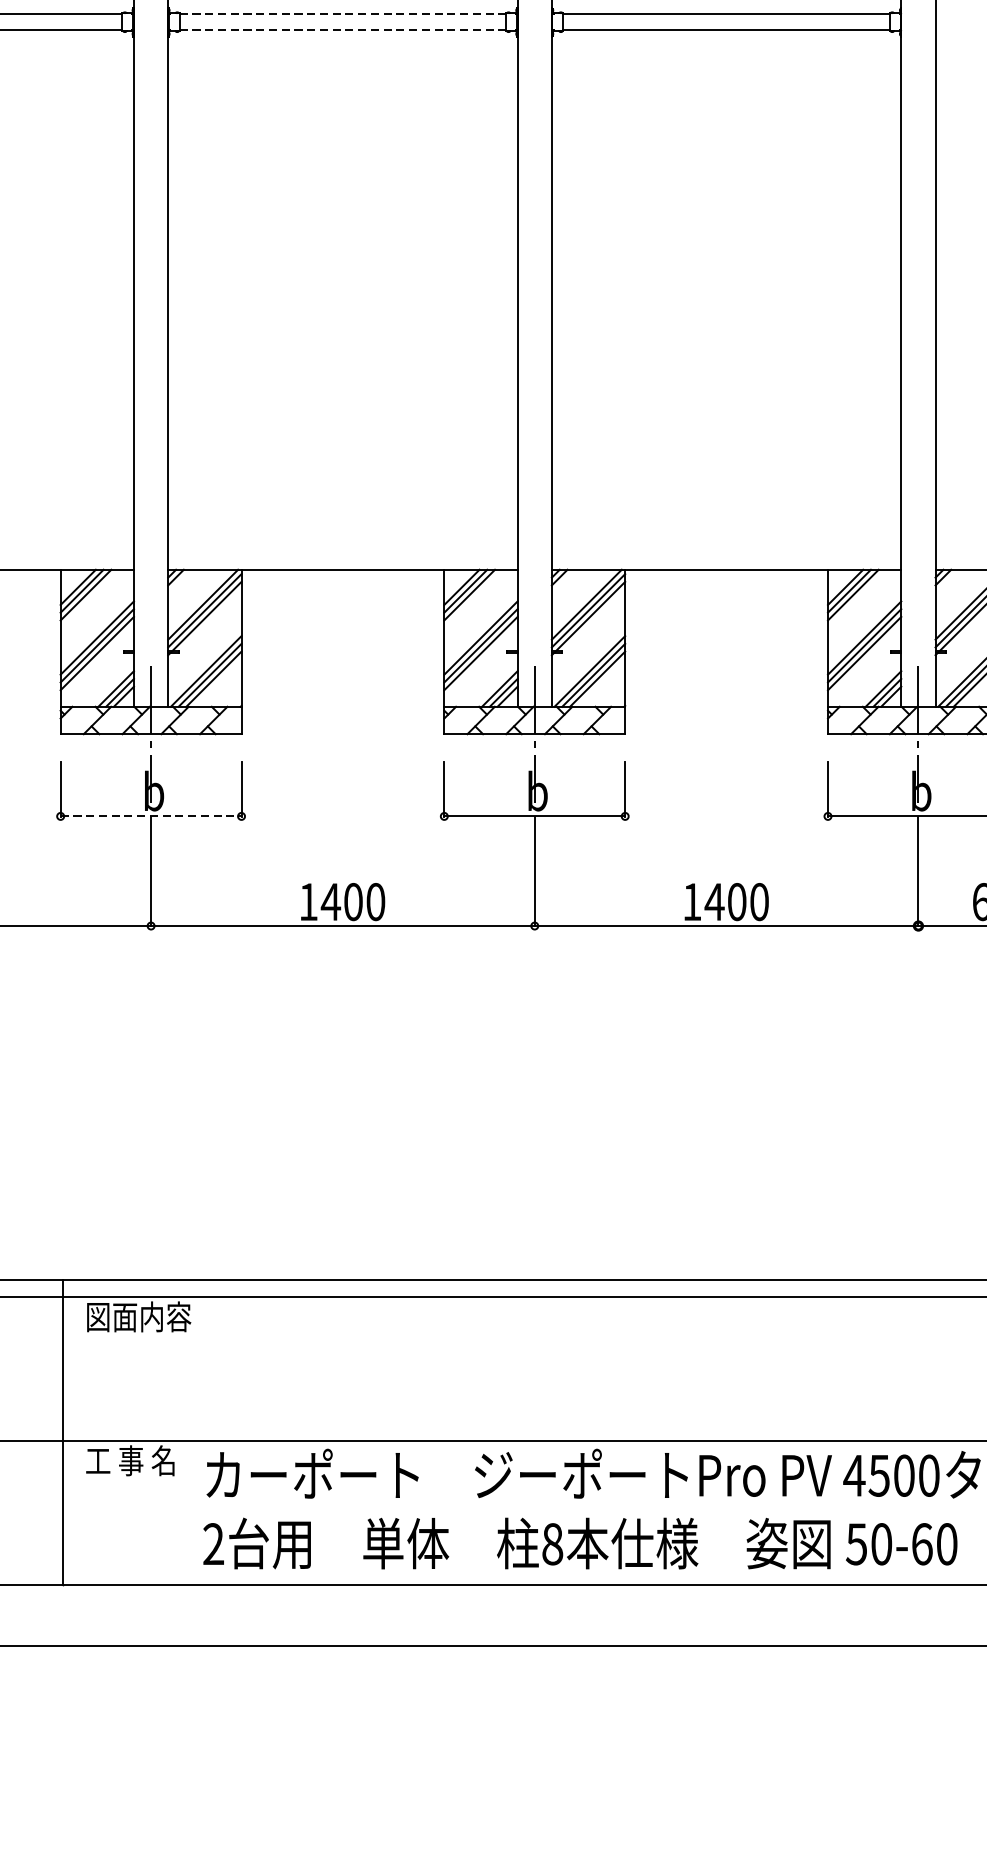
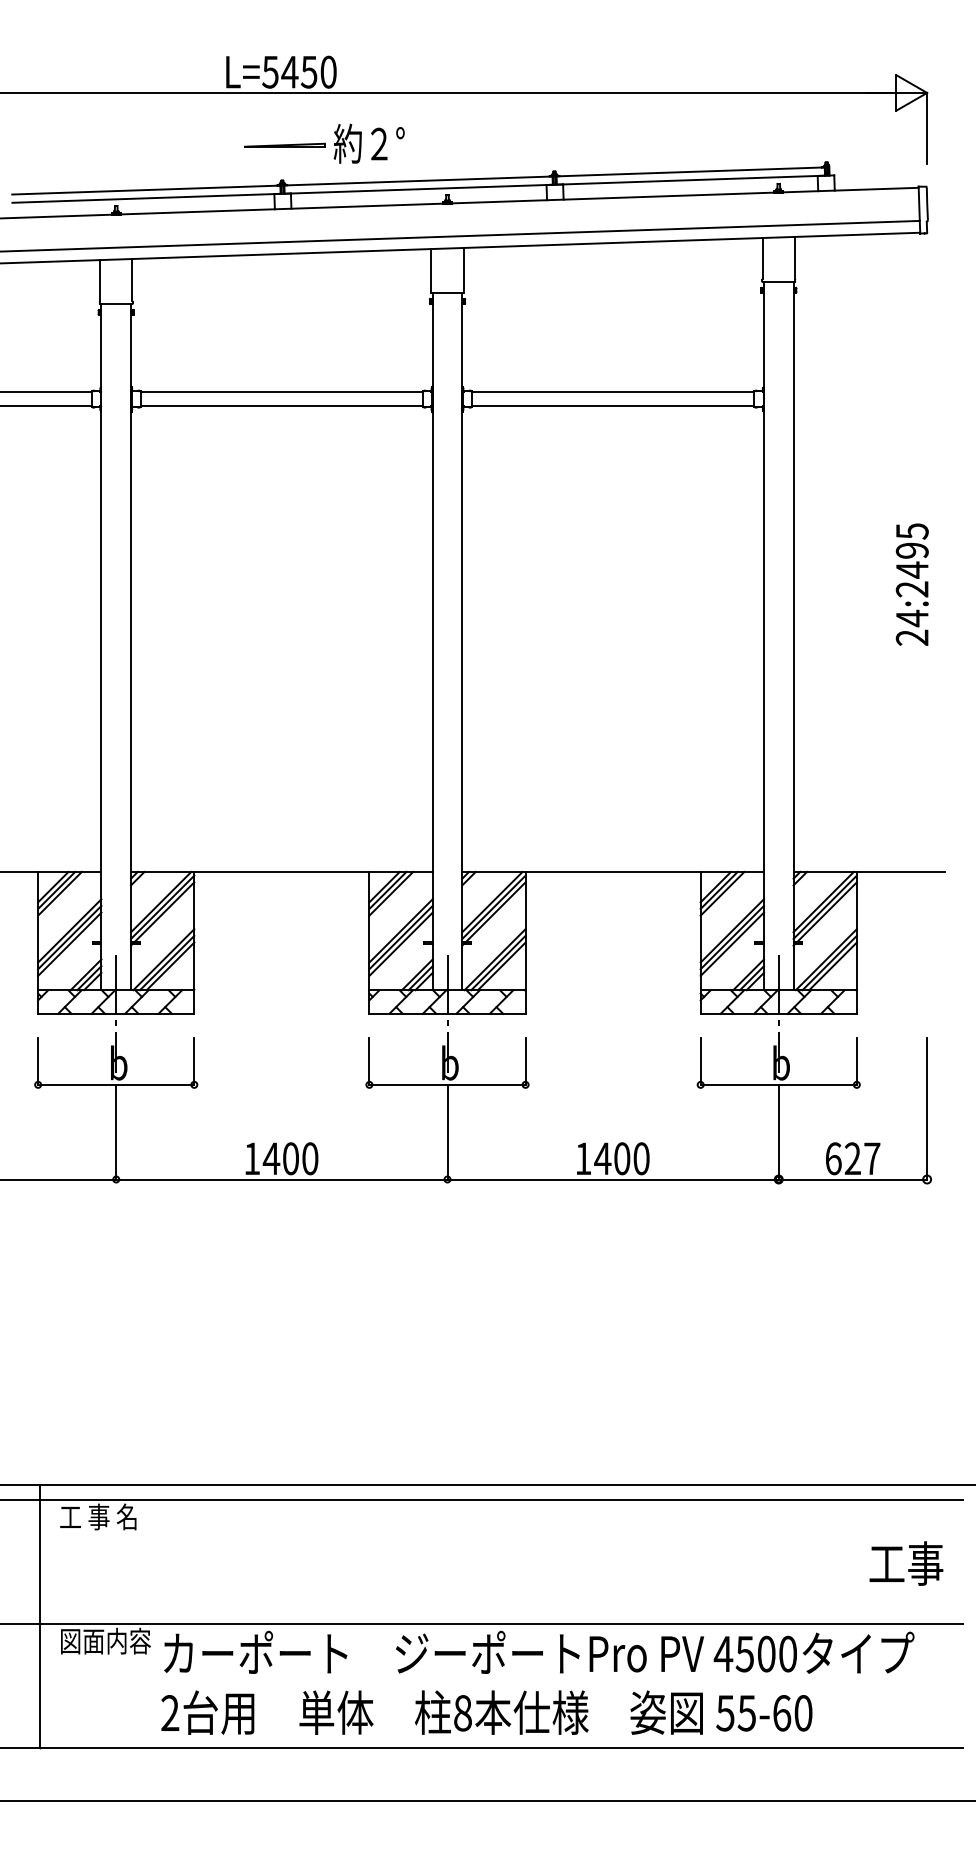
line: (342, 14) -> (281, 392), dashed -> solid
line: (342, 30) -> (281, 406), dashed -> solid
line: (151, 816) -> (116, 1084), dashed -> solid
text: (138, 1316) -> (105, 1516), 図面内容 -> 工 事 名
text: (138, 1459) -> (105, 1640), 工 事 名 -> 図面内容
text: (881, 1544) -> (746, 1713), 50-60 -> 55-60

